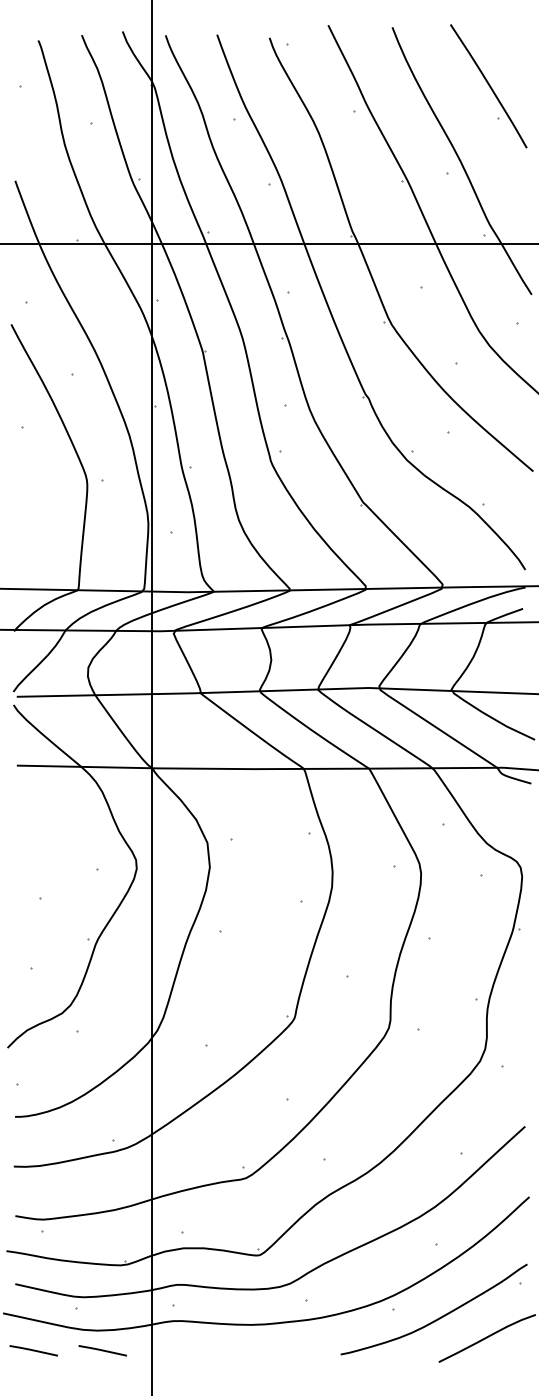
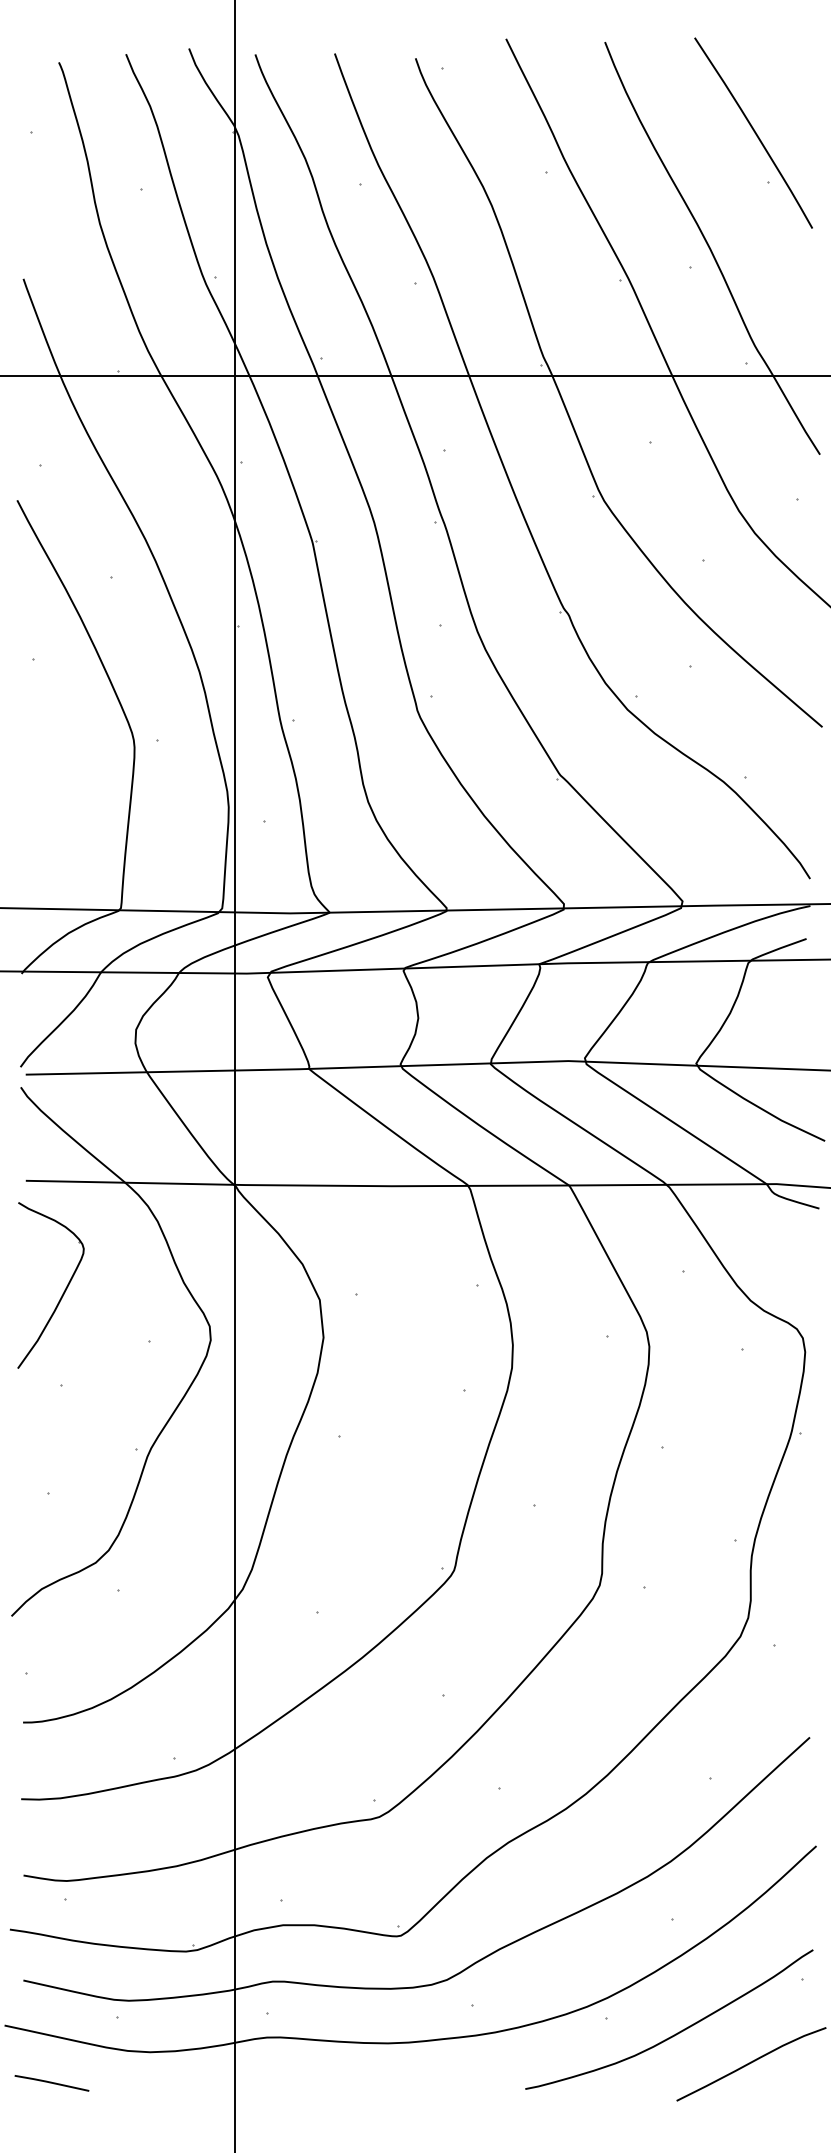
part: (41, 836) -> (63, 1290), added
line: (102, 1350) -> (157, 2082), removed

